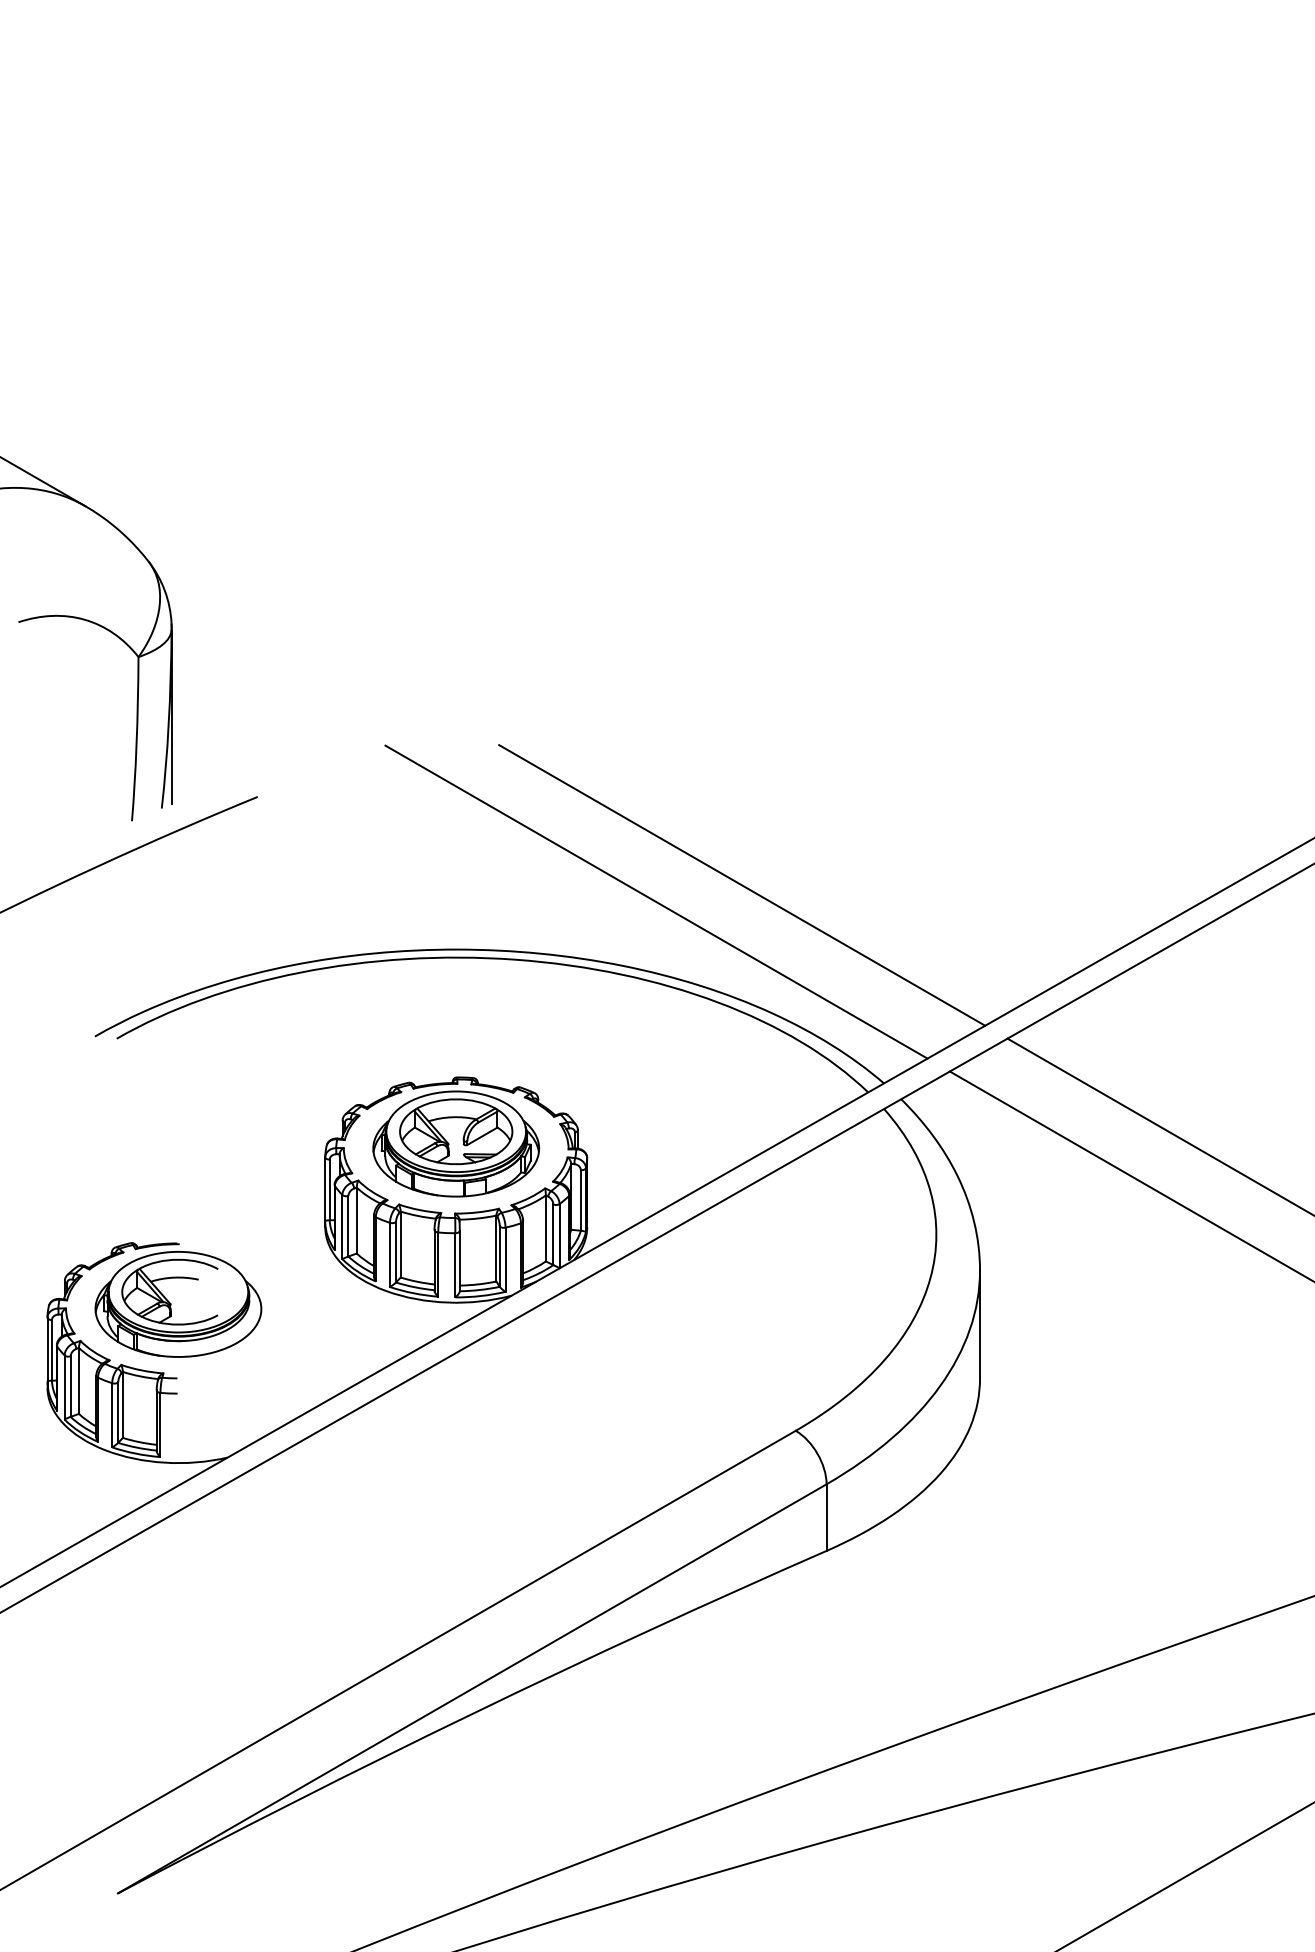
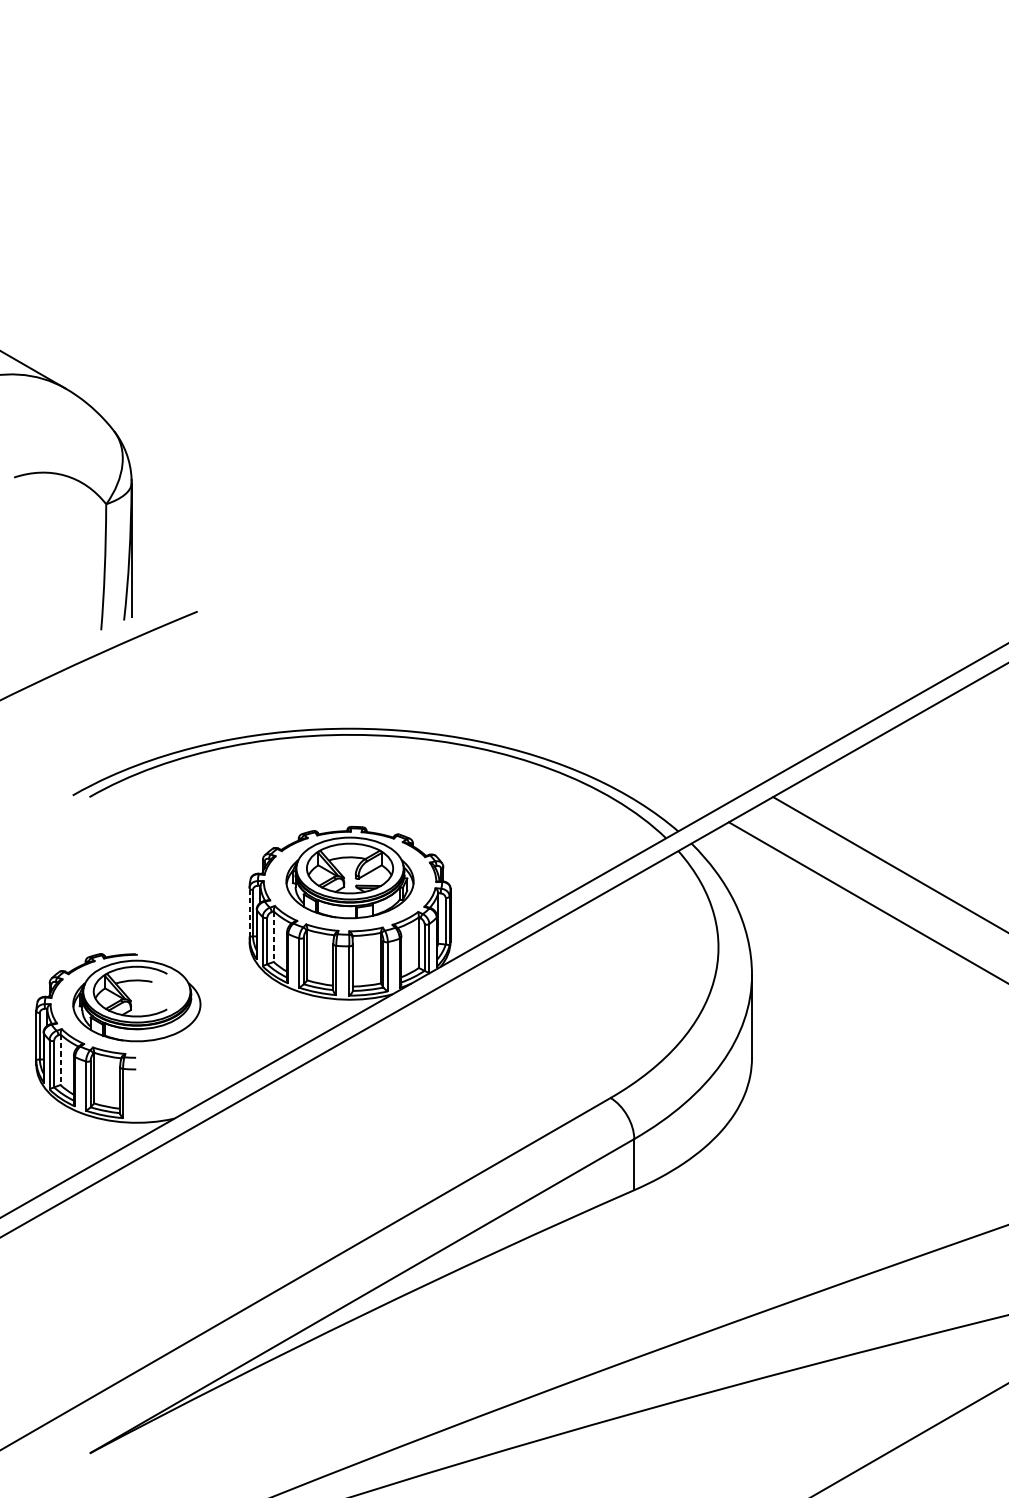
line: (742, 885) -> (569, 679), removed
line: (656, 901) -> (503, 691), removed
line: (325, 1188) -> (249, 912), solid -> dashed
line: (356, 1220) -> (273, 936), solid -> dashed
line: (78, 1380) -> (60, 1059), solid -> dashed

